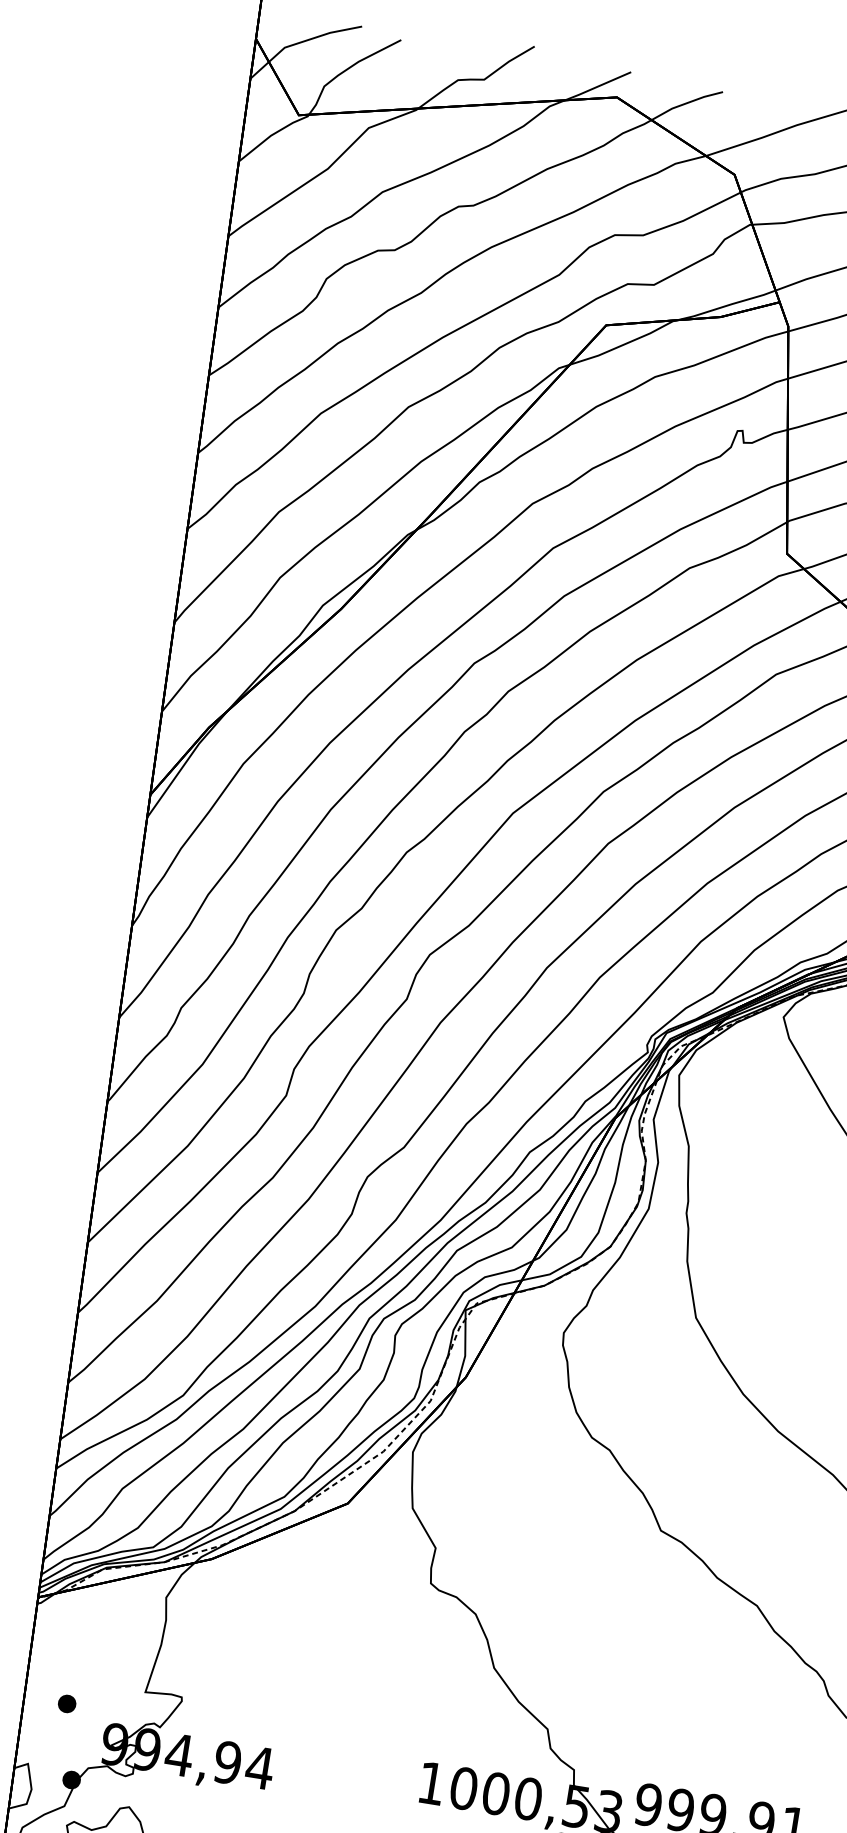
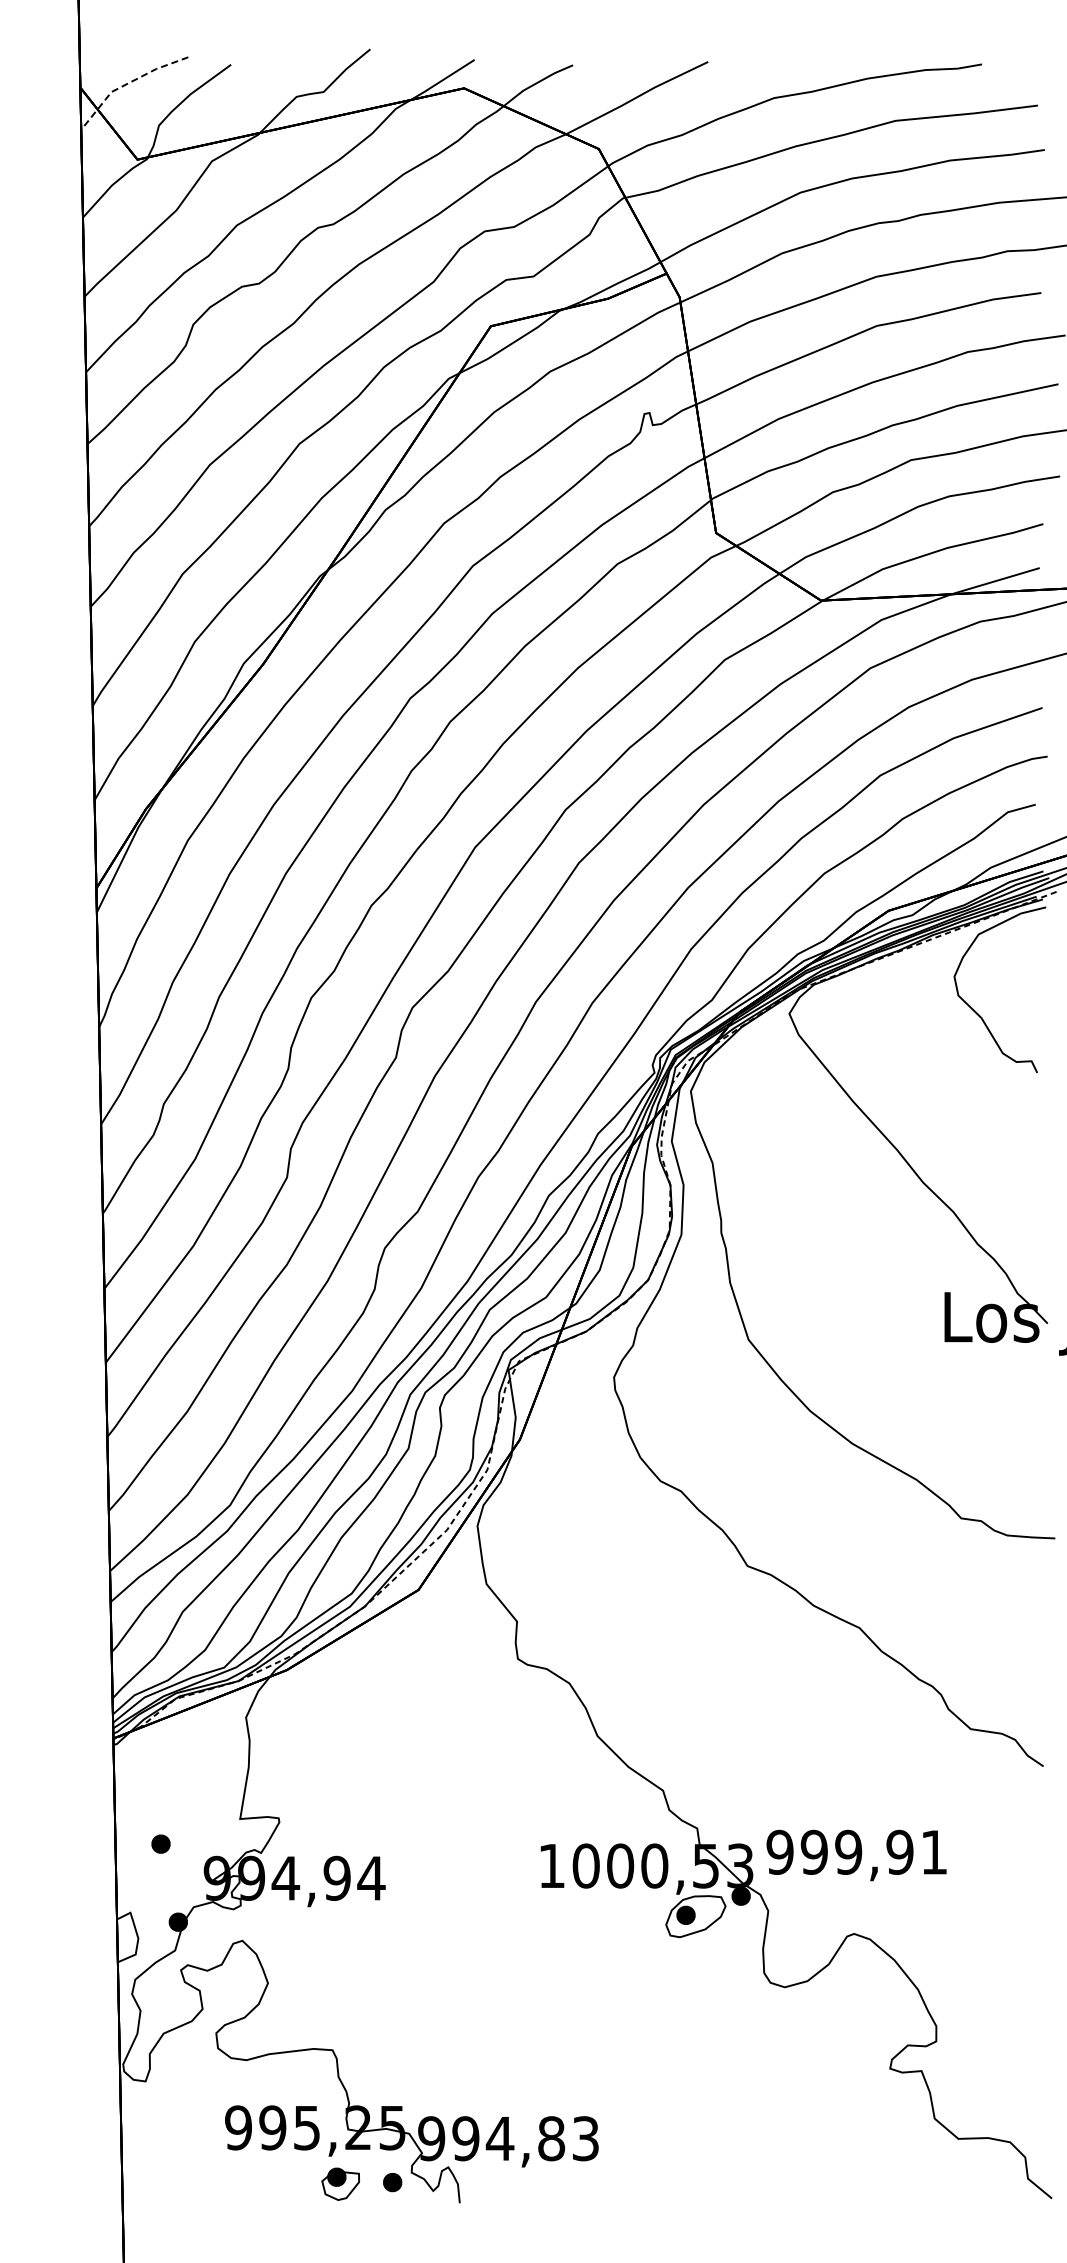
line: (300, 42) -> (127, 83), solid -> dashed

